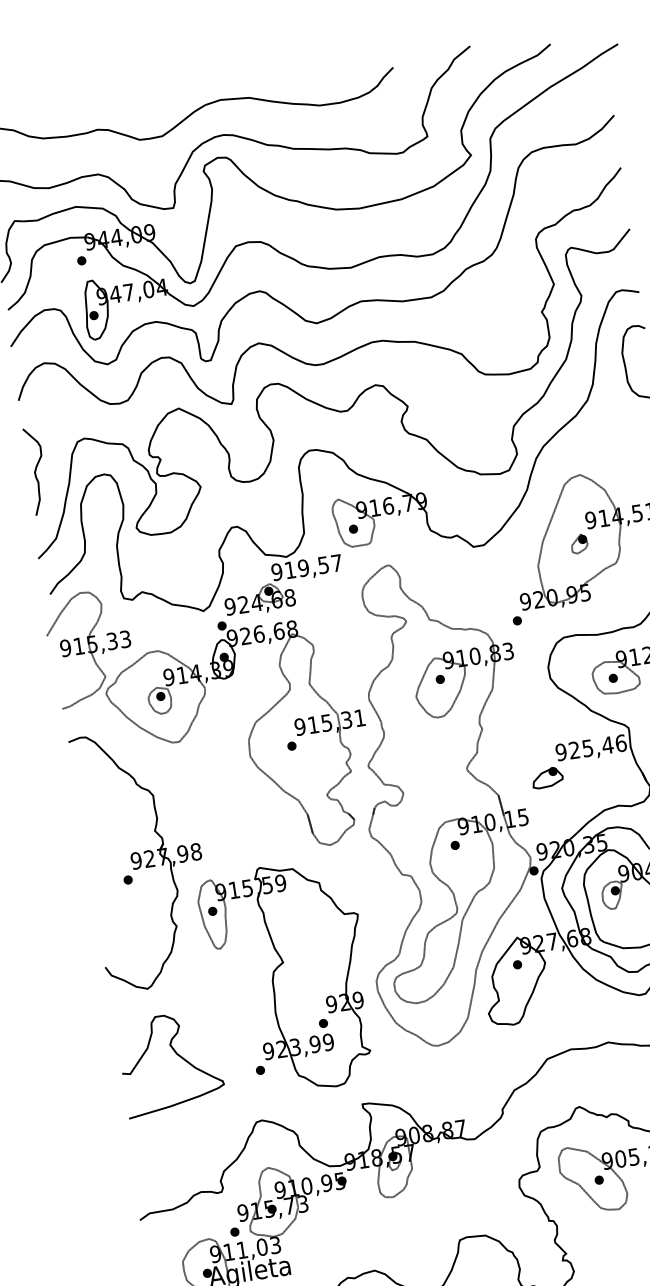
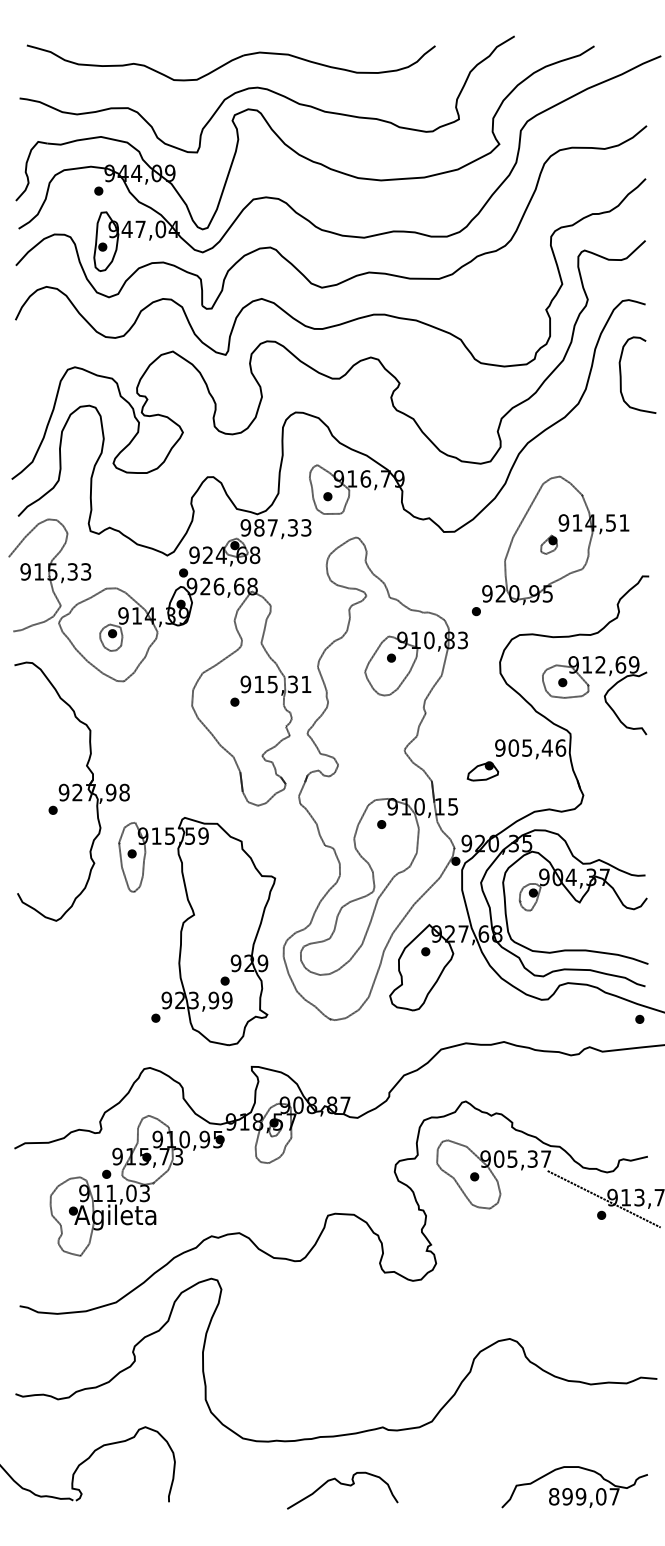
curve: (36, 470) -> (23, 391), removed
text: (313, 566) -> (282, 527), 919,57 -> 987,33
text: (574, 749) -> (513, 747), 925,46 -> 905,46
curve: (176, 1054) -> (75, 990), removed

